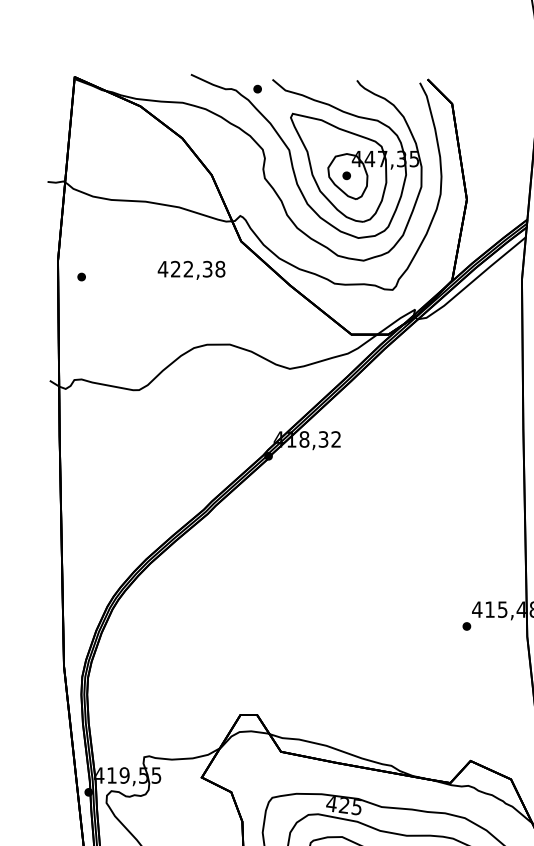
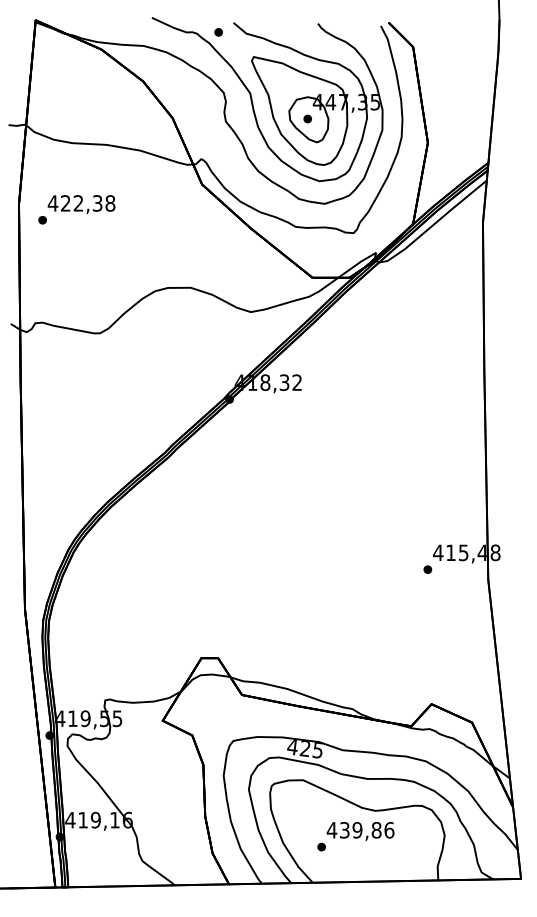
text: (191, 270) -> (81, 204), moved

